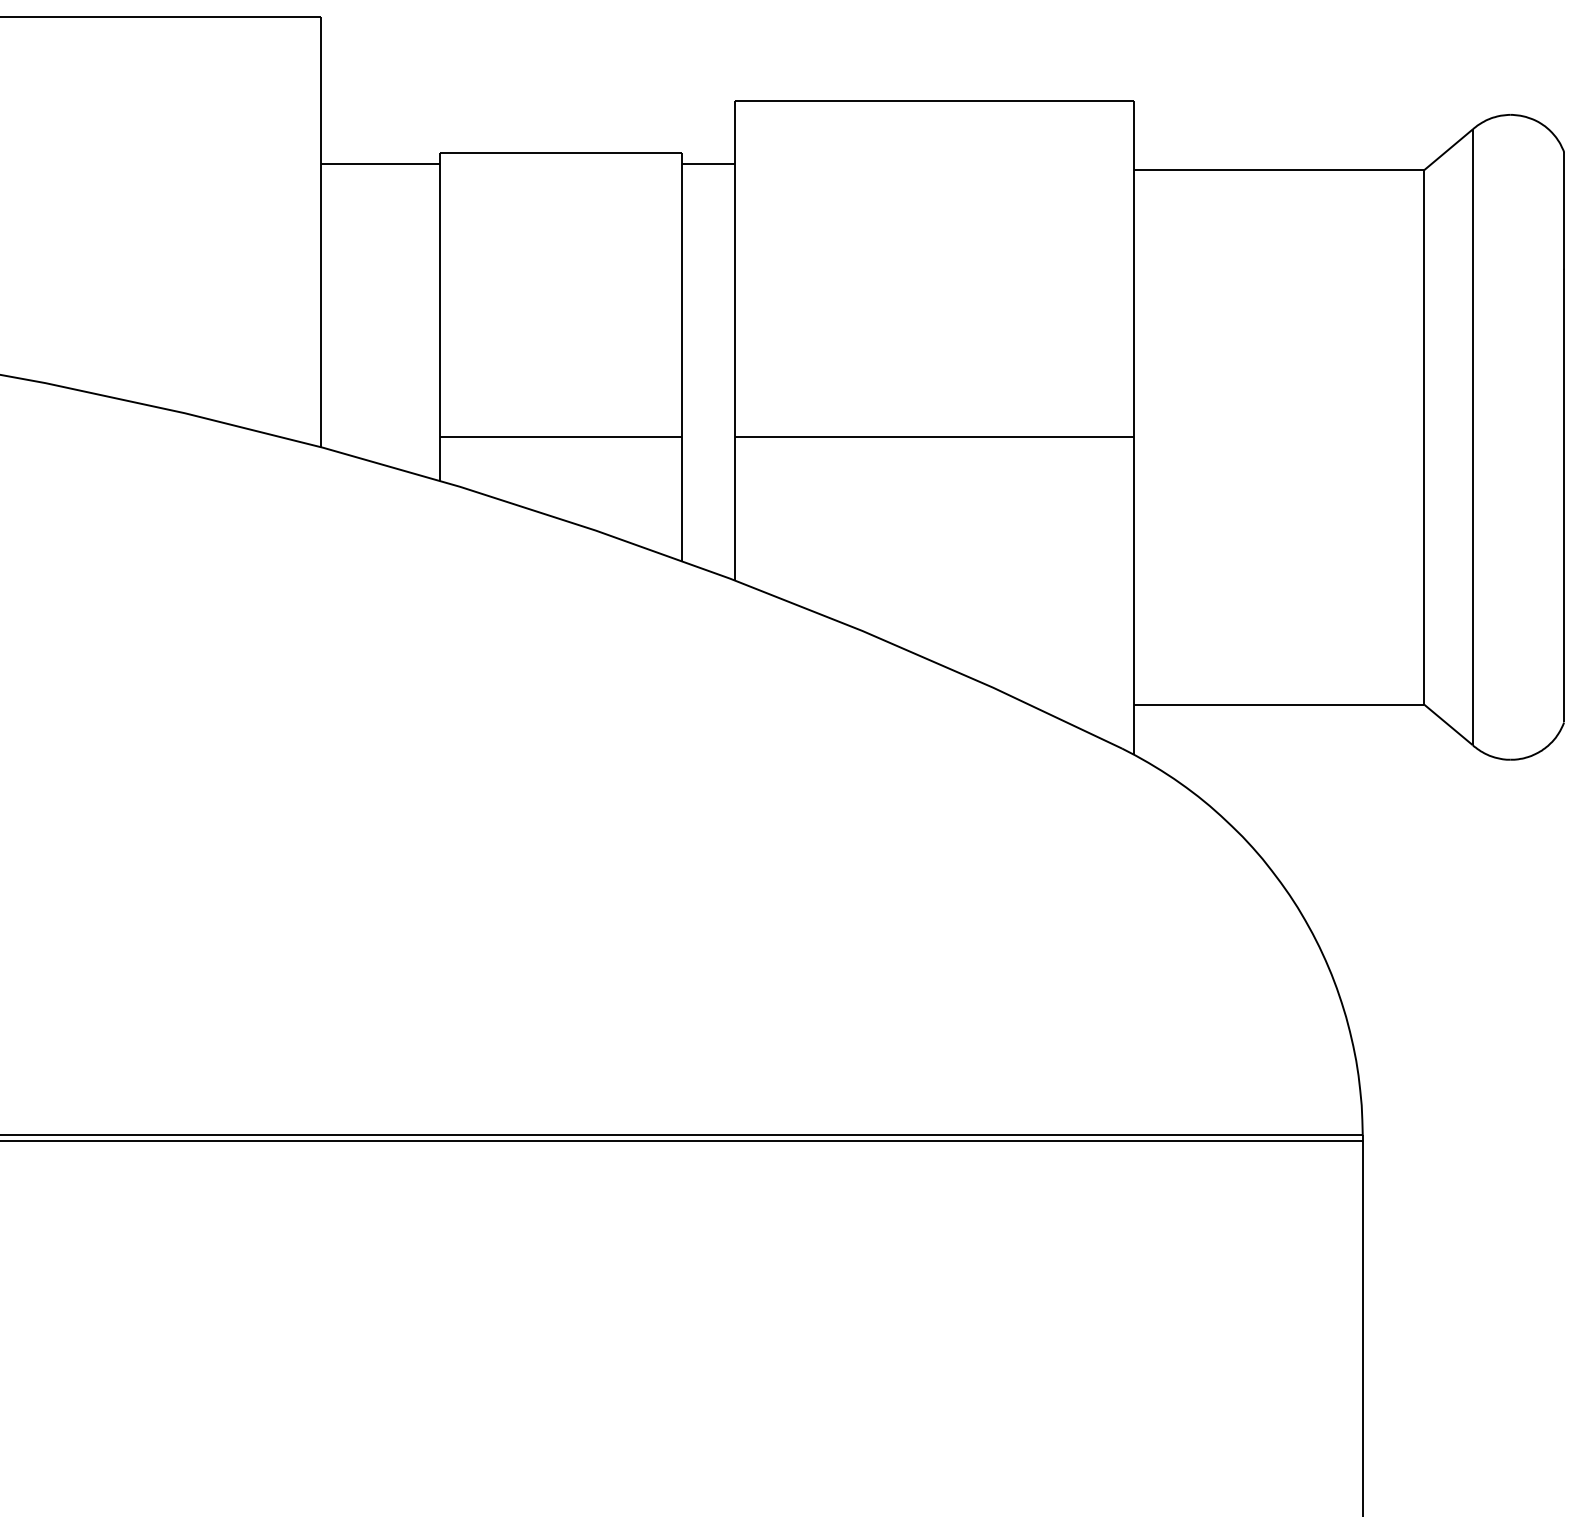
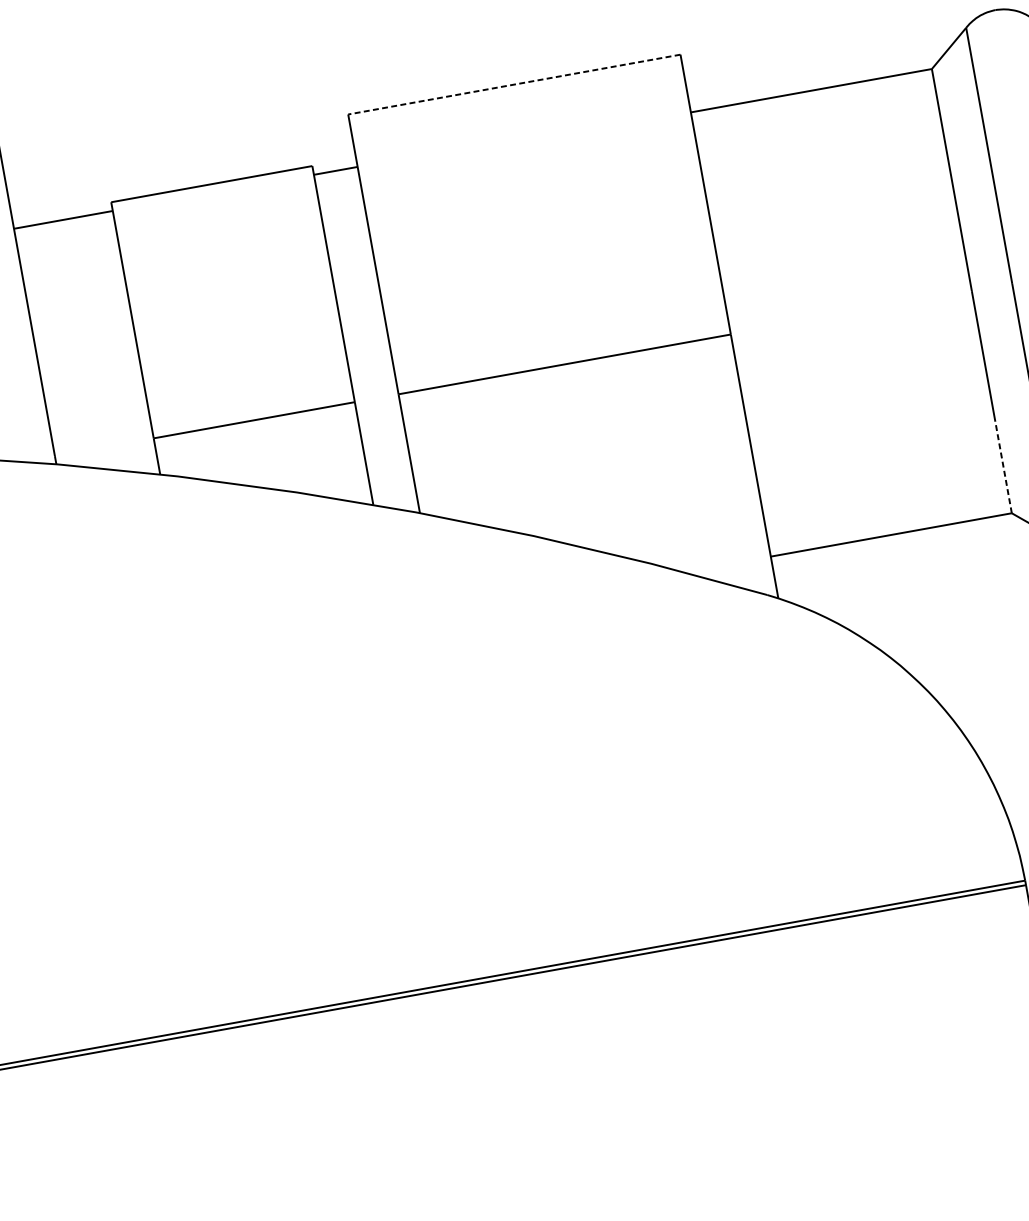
line: (934, 100) -> (514, 84), solid -> dashed
line: (1424, 648) -> (1003, 466), solid -> dashed

